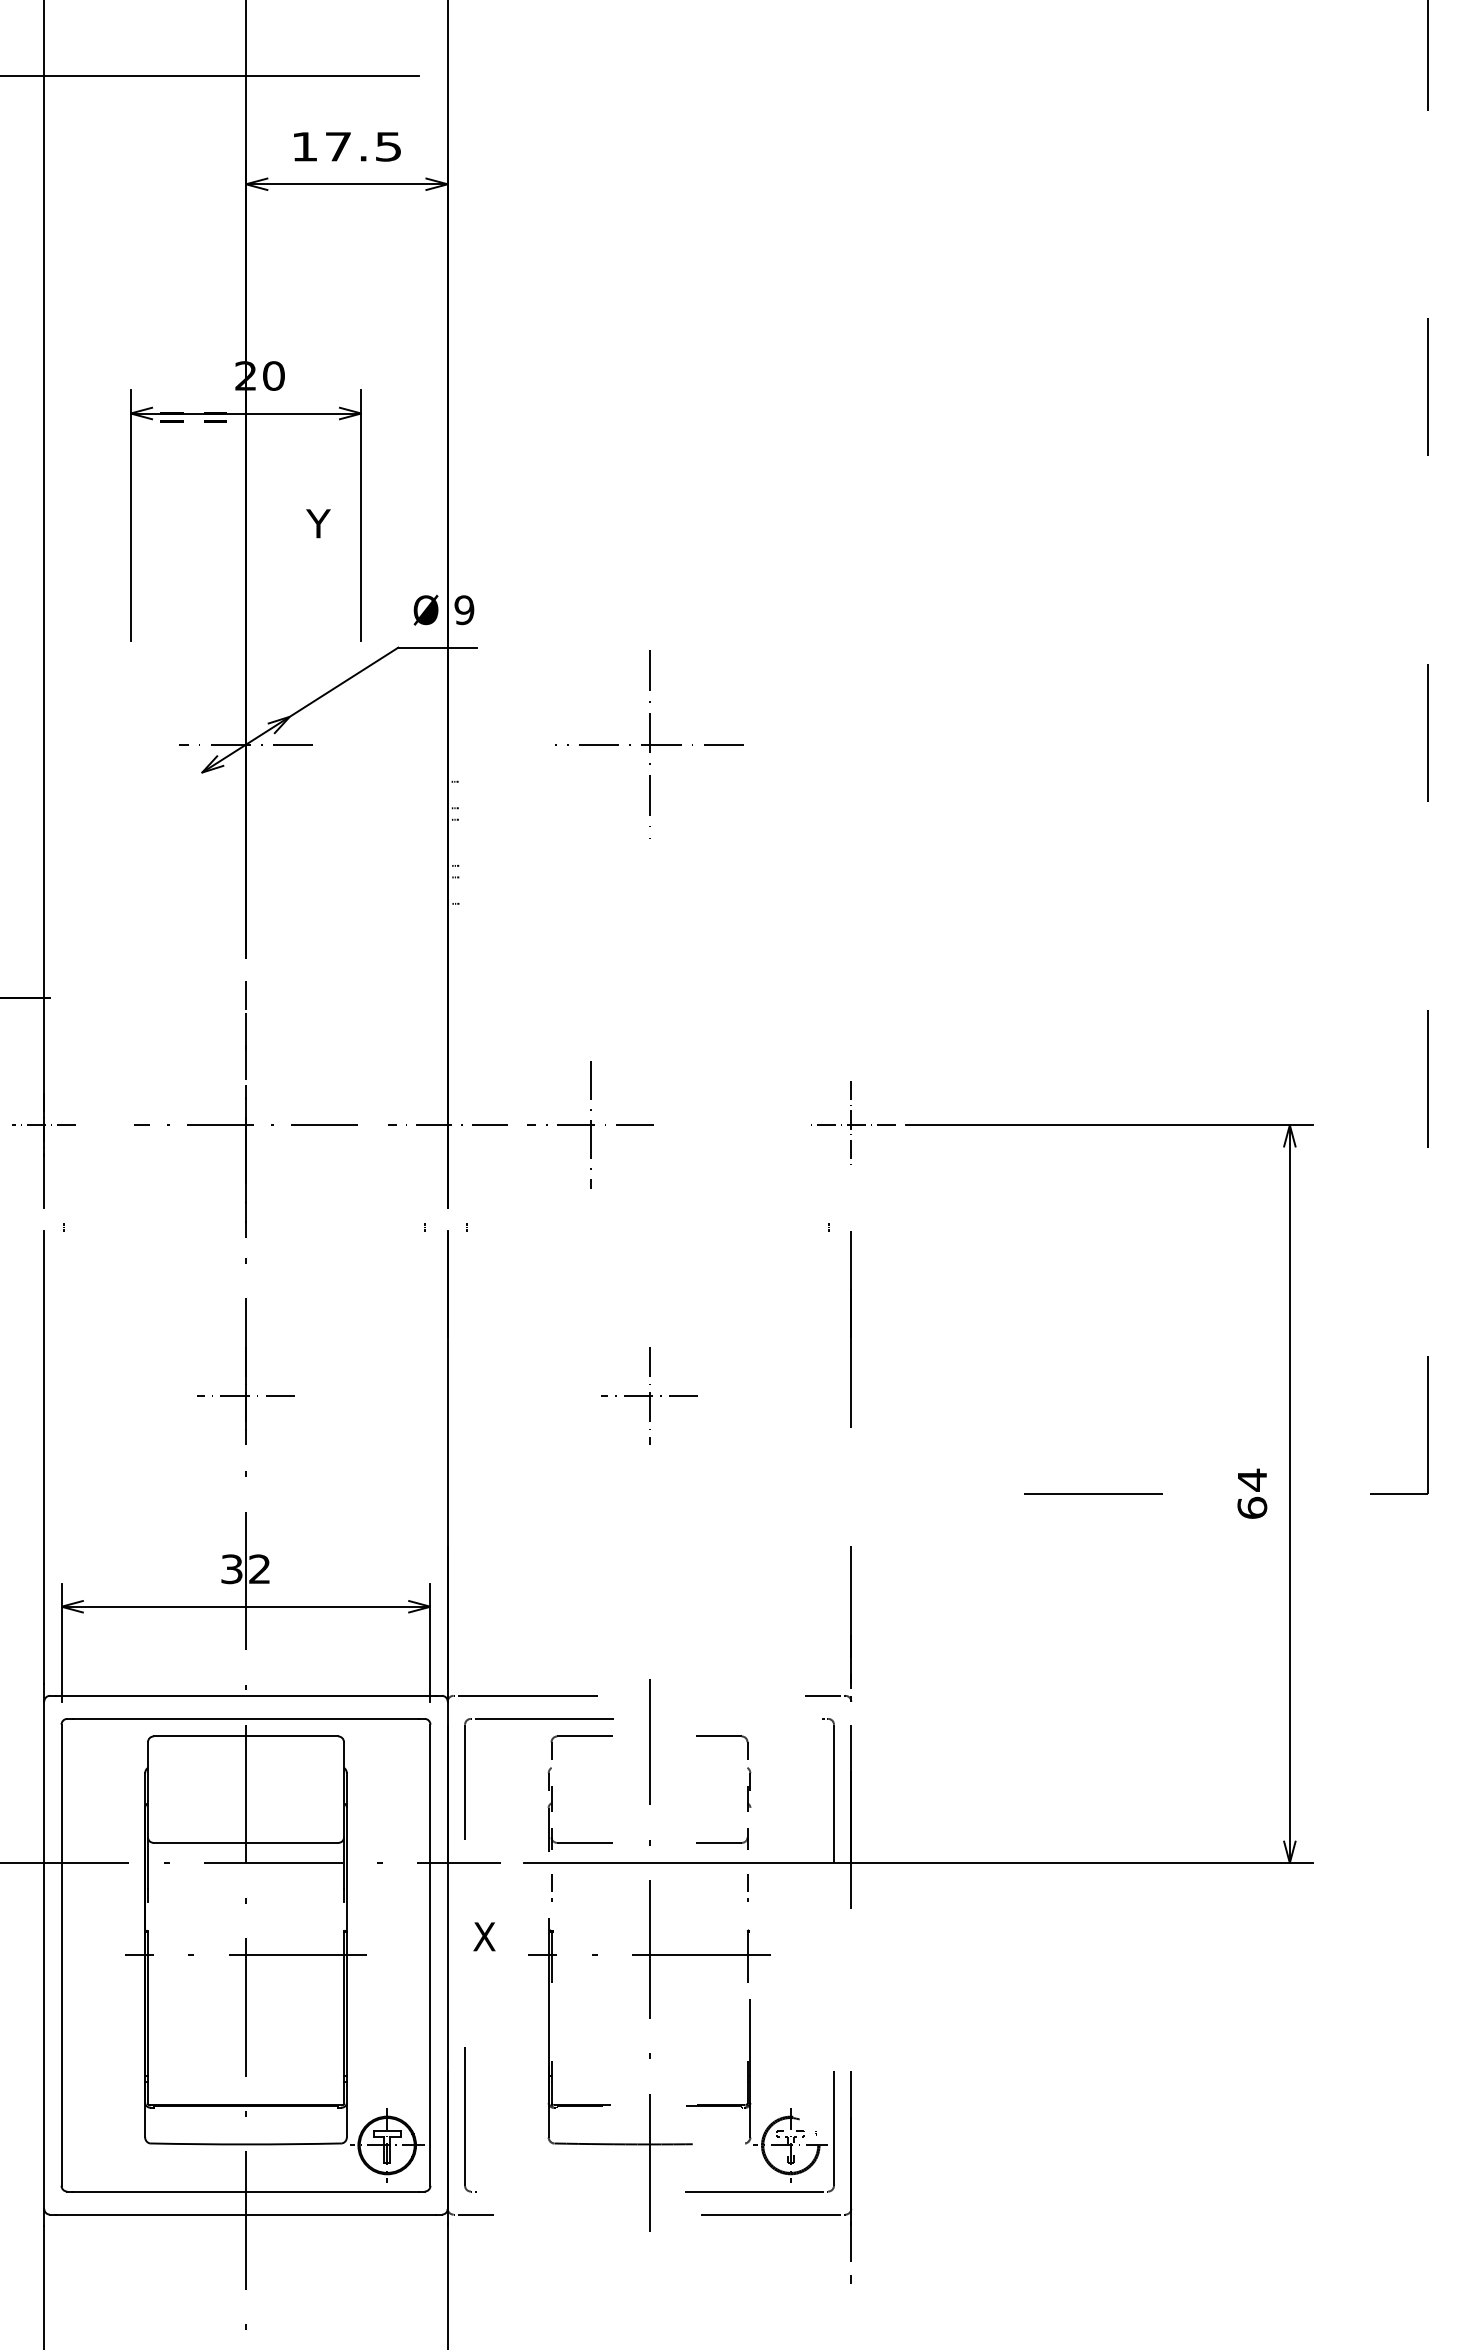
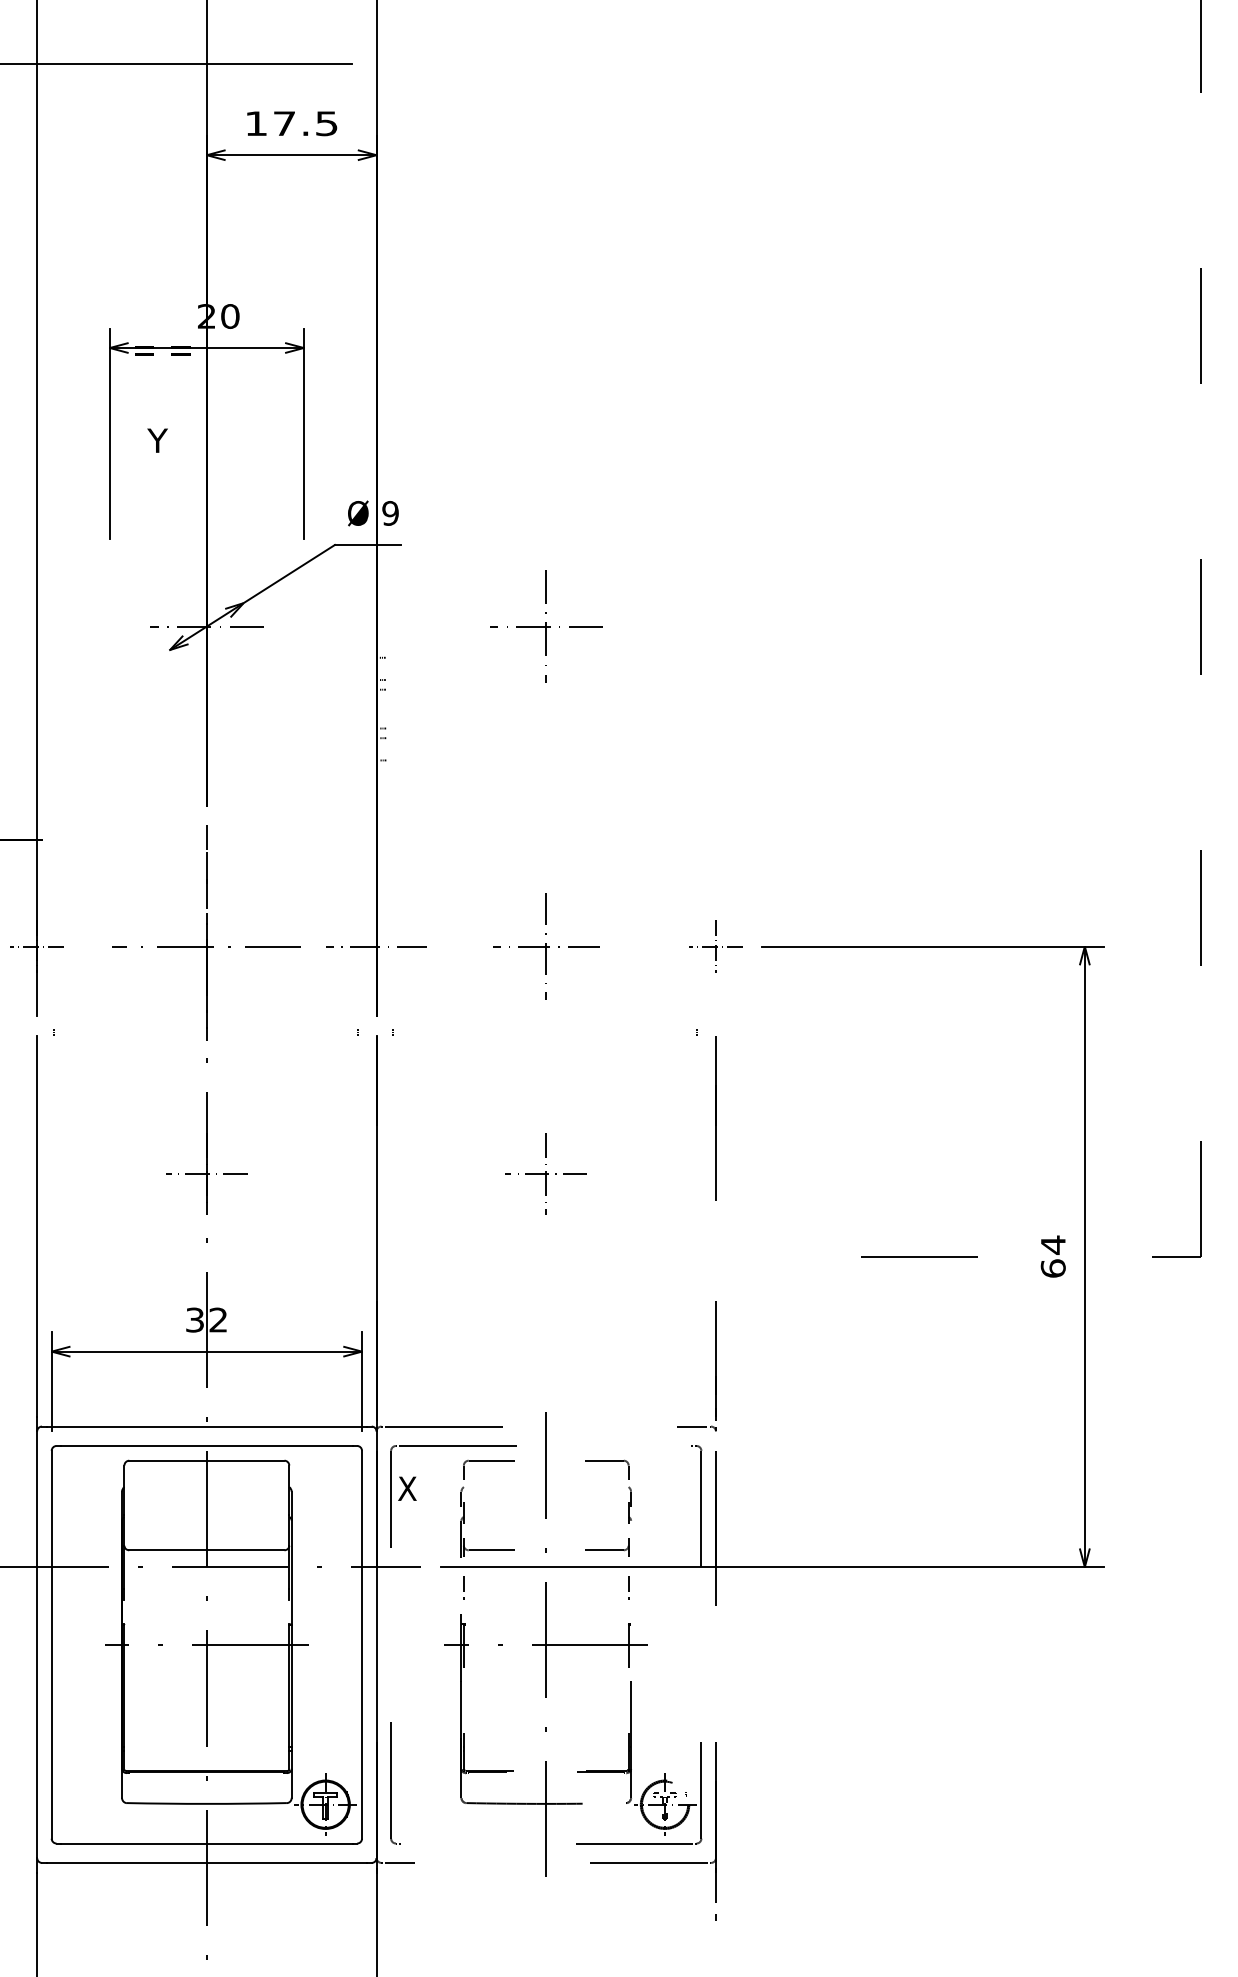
text: (318, 523) -> (157, 440), moved
part: (649, 744) -> (546, 626), size x0.71
part: (590, 1124) -> (546, 946), moved
part: (850, 1124) -> (715, 946), size x0.71
text: (484, 1936) -> (407, 1488), moved

